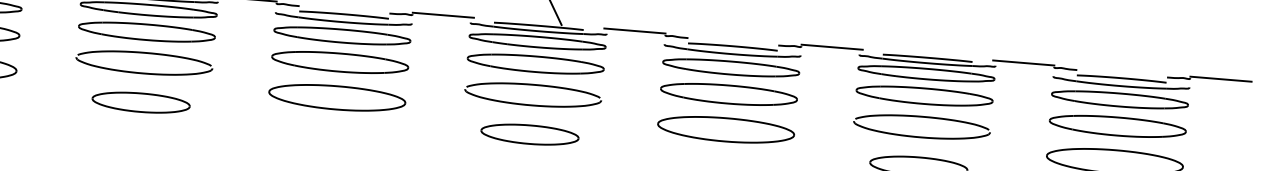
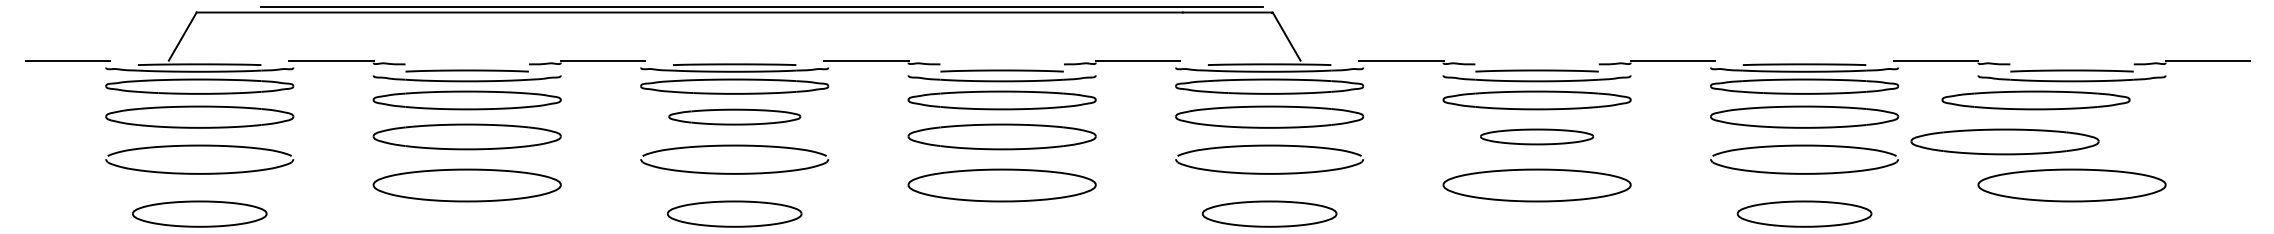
part: (146, 31) -> (734, 116), size x0.7
part: (728, 94) -> (1536, 136), size x0.6
part: (1119, 100) -> (2035, 100), moved
part: (1117, 126) -> (2004, 141), moved

